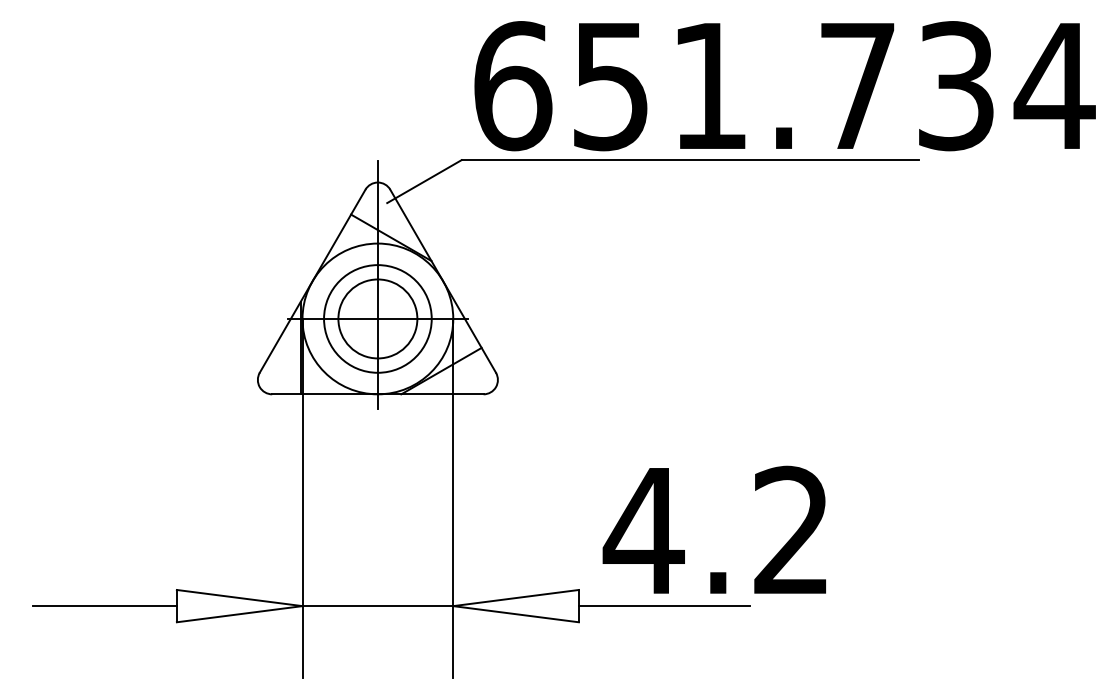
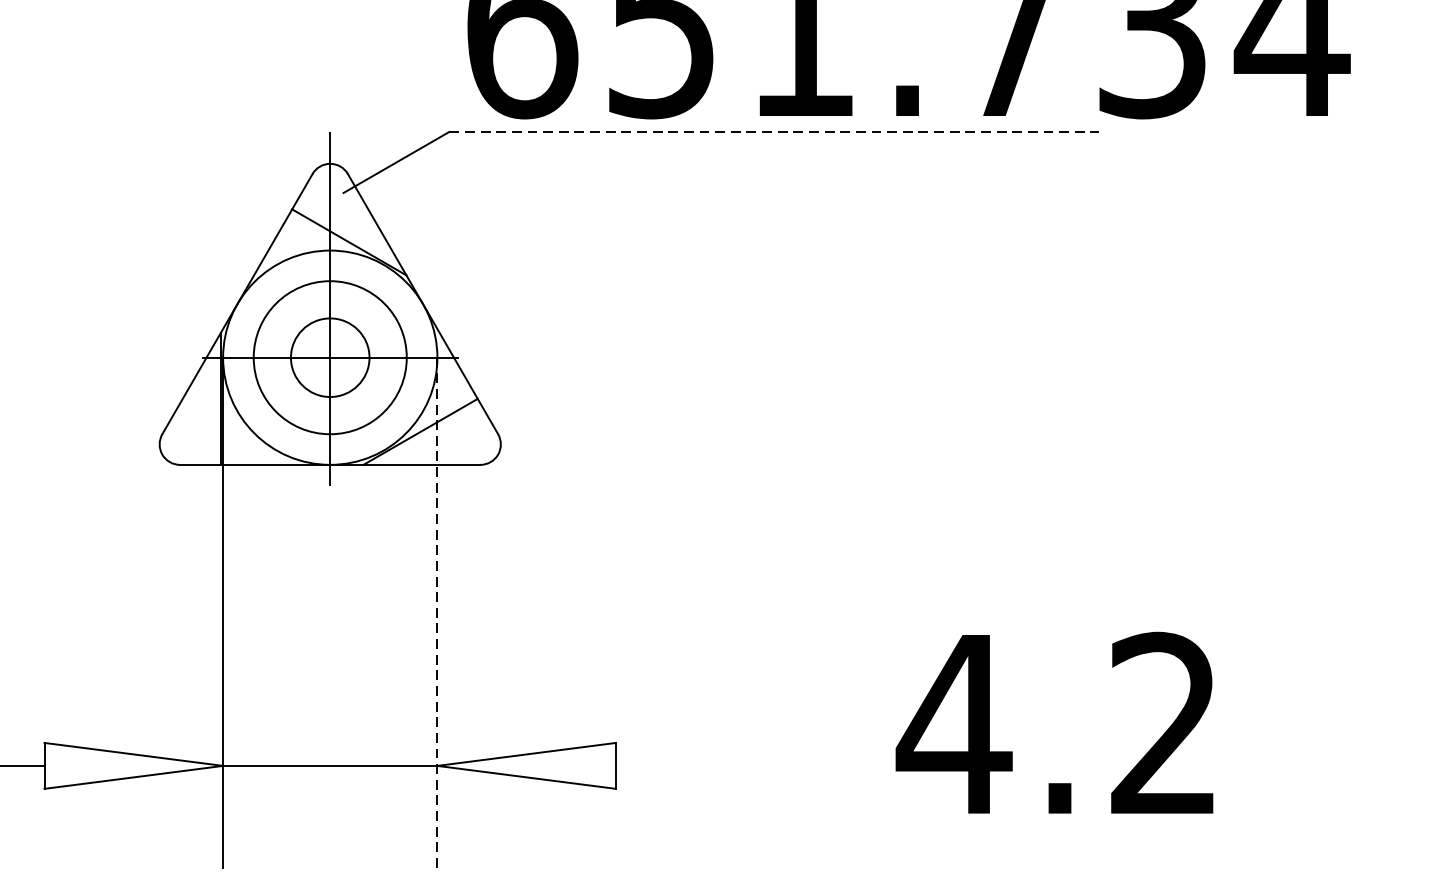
line: (690, 160) -> (774, 132), solid -> dashed
circle: (377, 318) -> (329, 357), size x0.7
line: (453, 497) -> (437, 611), solid -> dashed
text: (713, 529) -> (1053, 722), moved
line: (663, 606) -> (736, 766), removed

